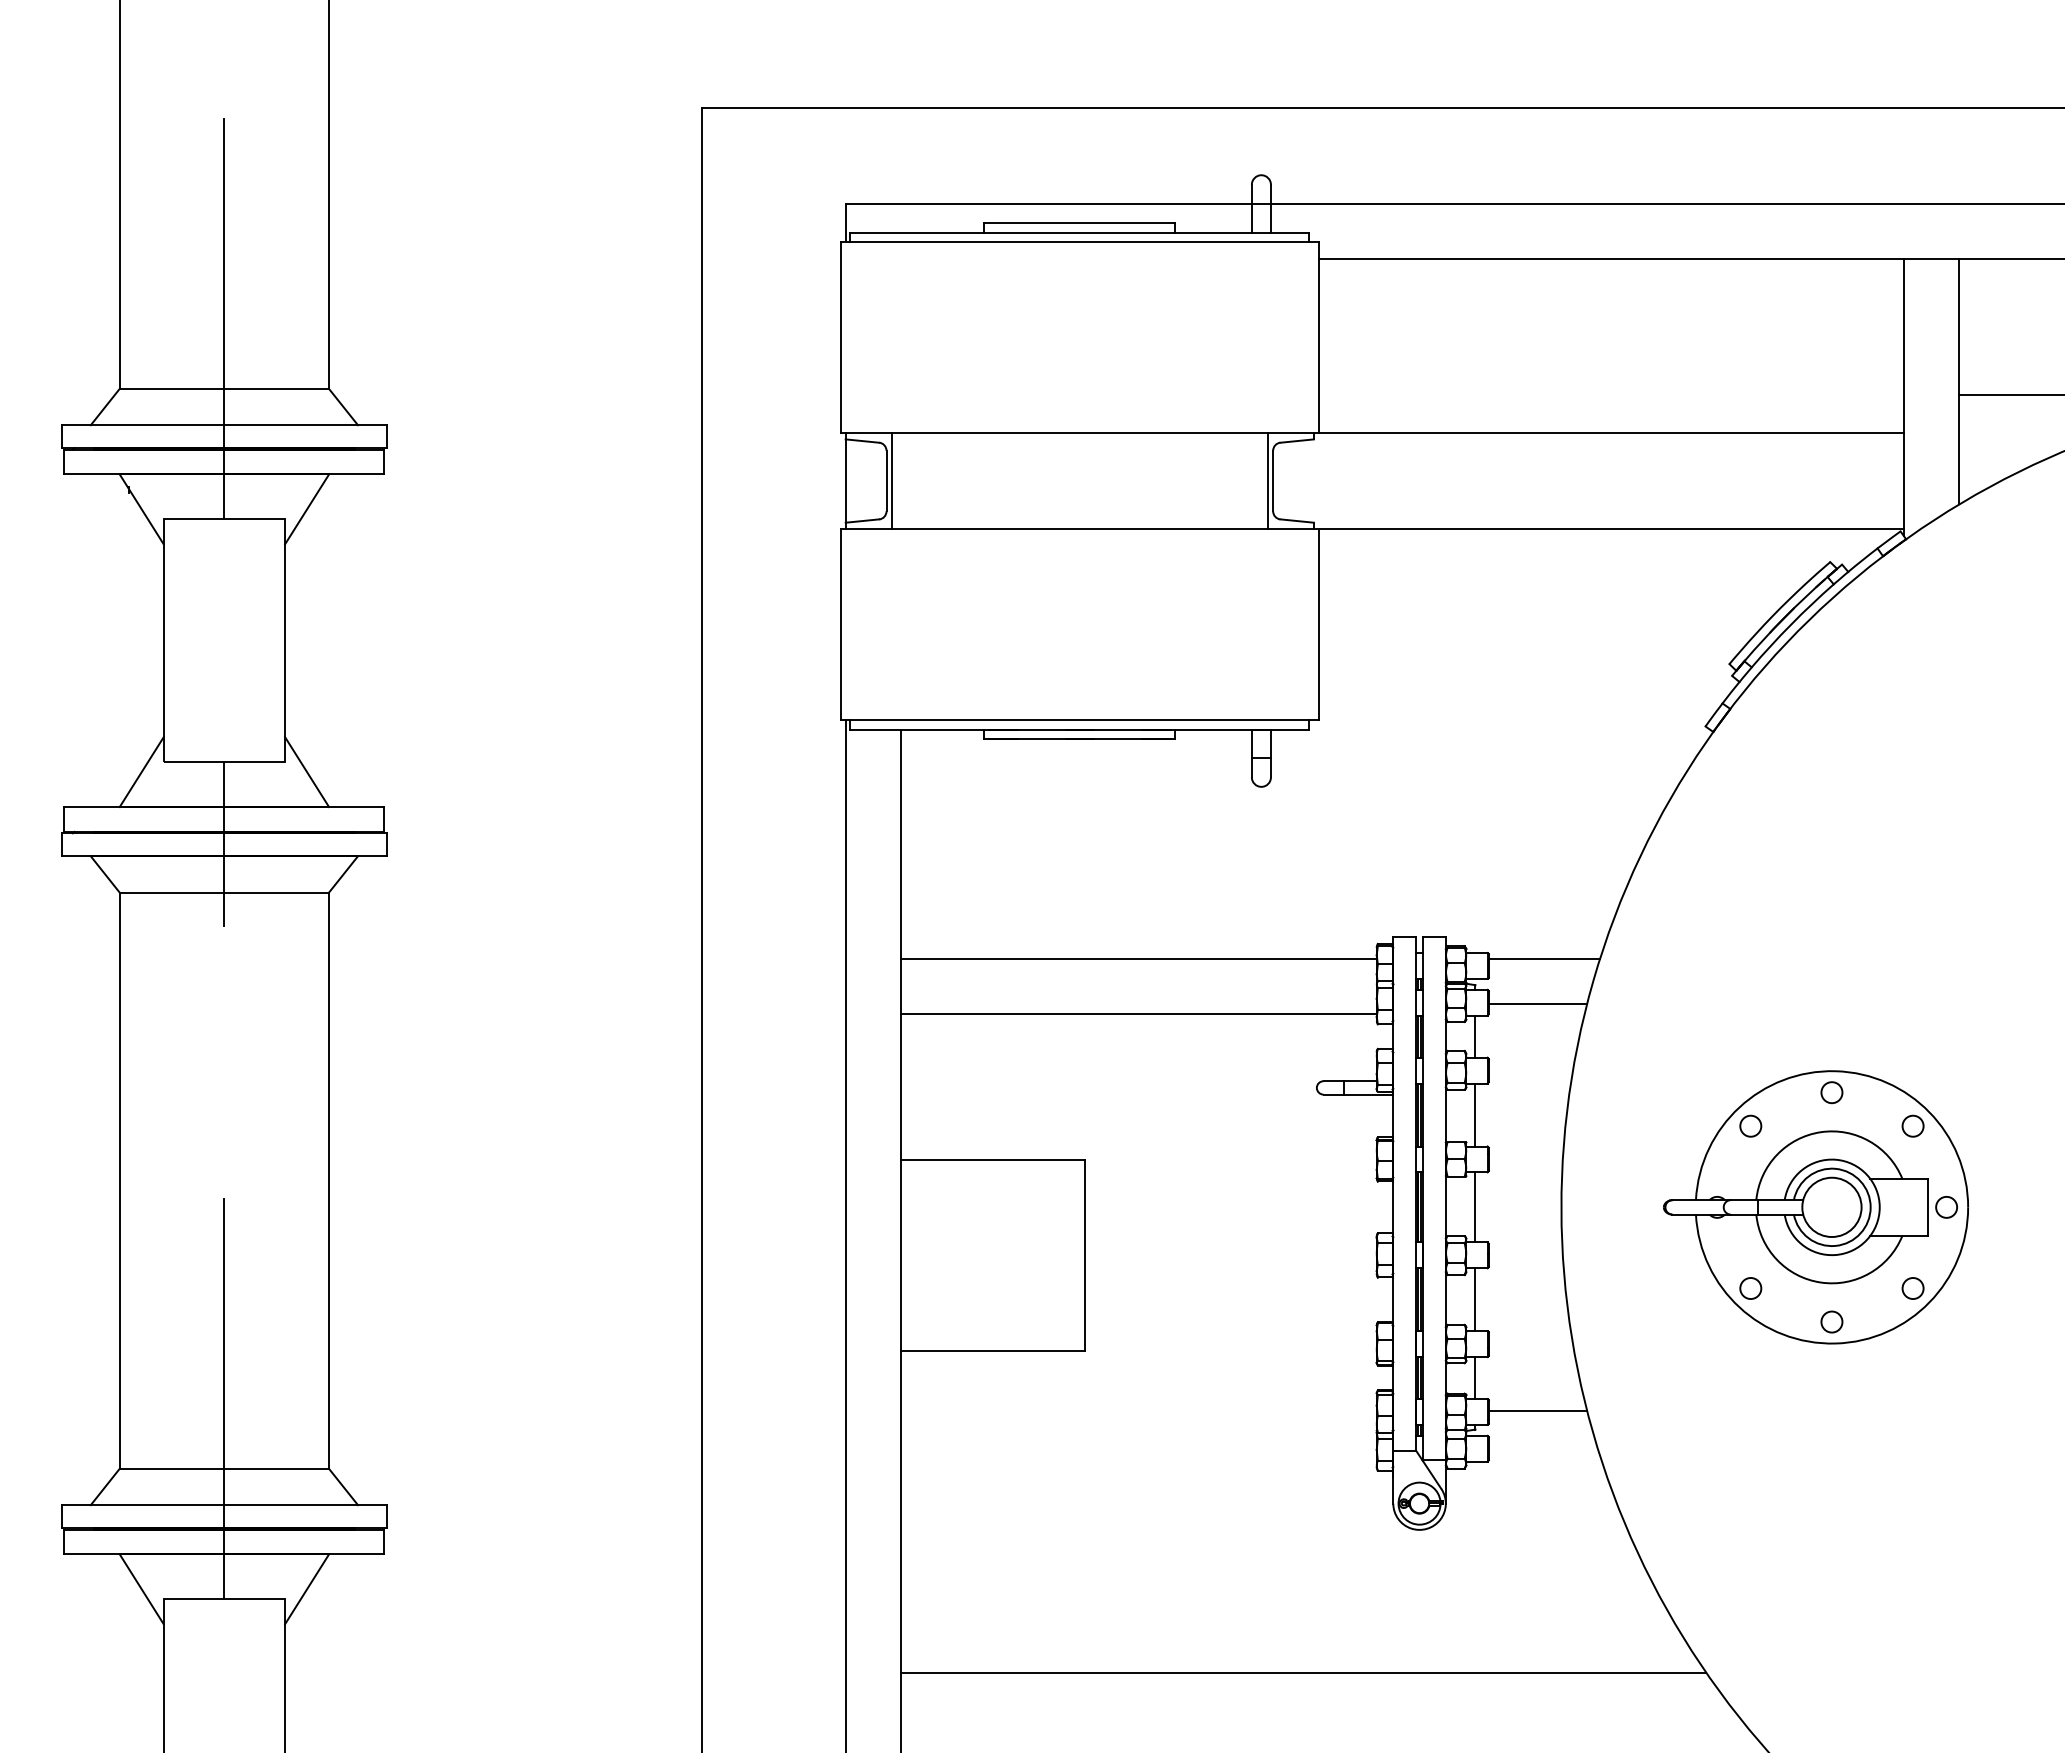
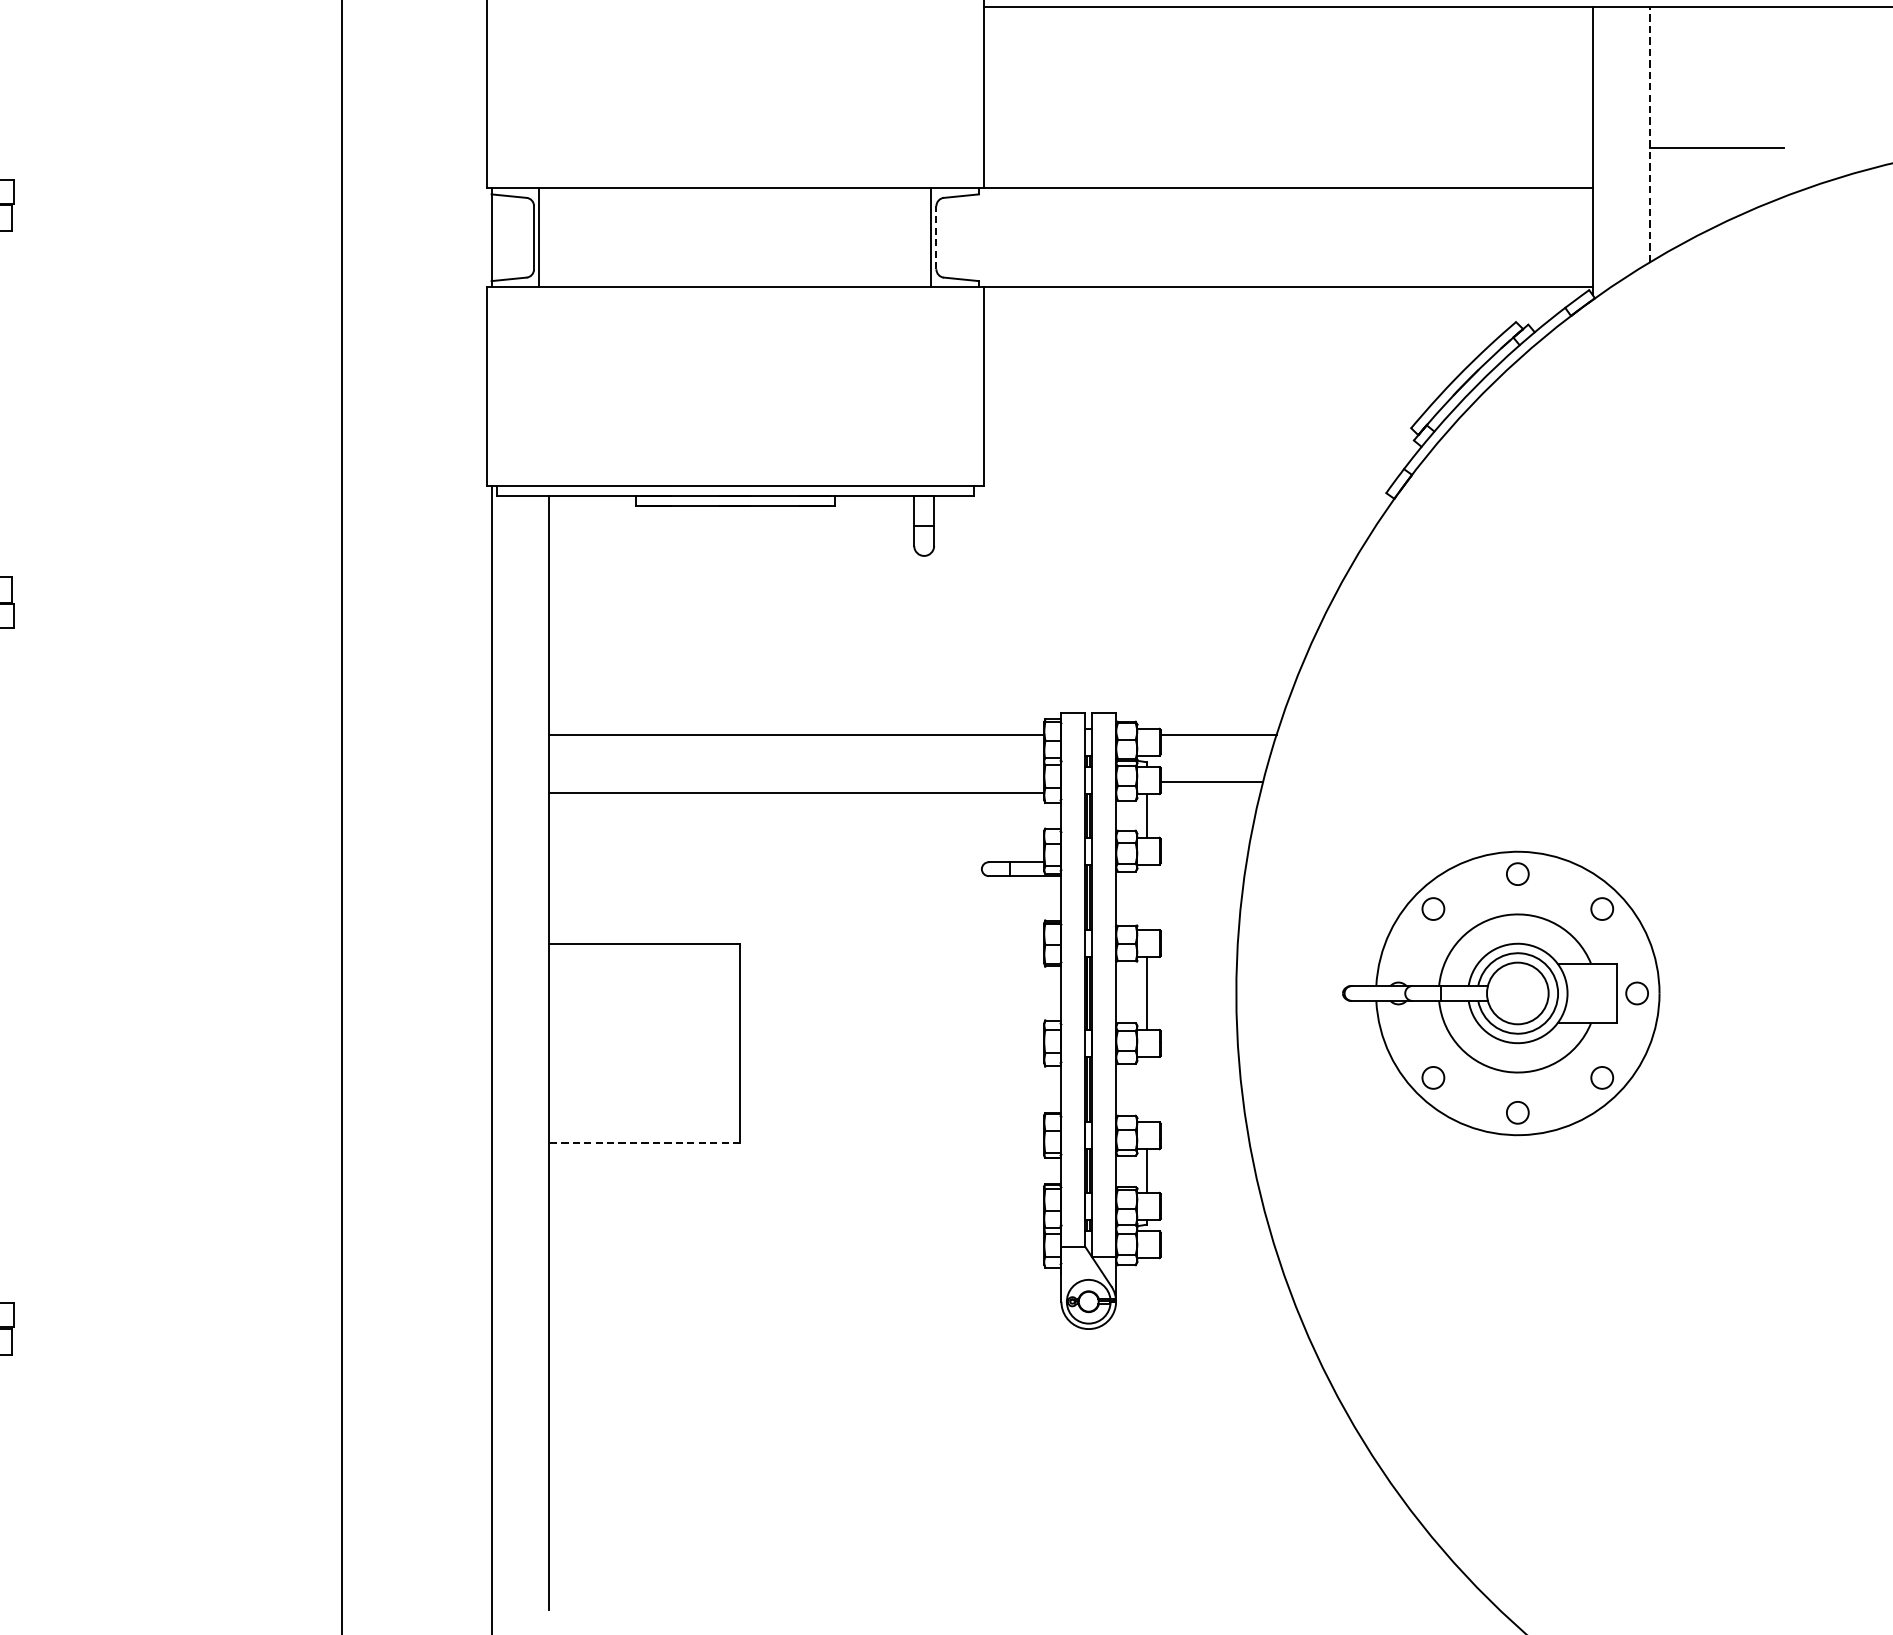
line: (1959, 381) -> (1650, 134), solid -> dashed
line: (1273, 480) -> (936, 237), solid -> dashed
line: (1475, 1114) -> (1146, 896), removed
line: (1475, 1299) -> (1146, 1089), removed
line: (992, 1350) -> (644, 1142), solid -> dashed
line: (1537, 1410) -> (1211, 1204), removed
line: (1303, 1672) -> (967, 1477), removed

